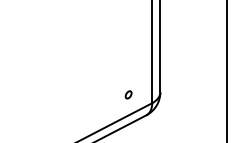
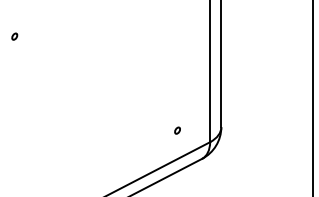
part: (10, 26) -> (14, 36), added
part: (128, 94) -> (177, 130), size x0.62

